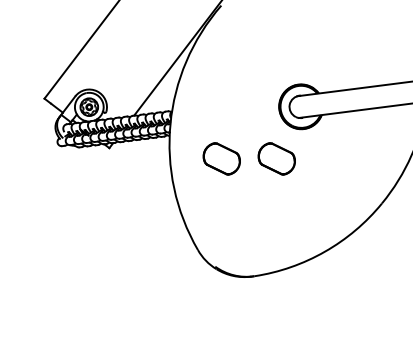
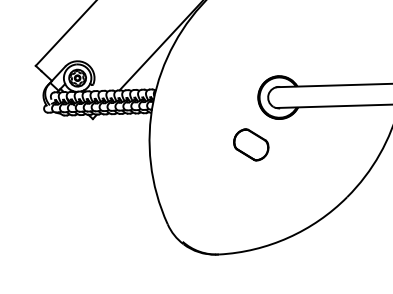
part: (221, 158) -> (198, 139), removed

